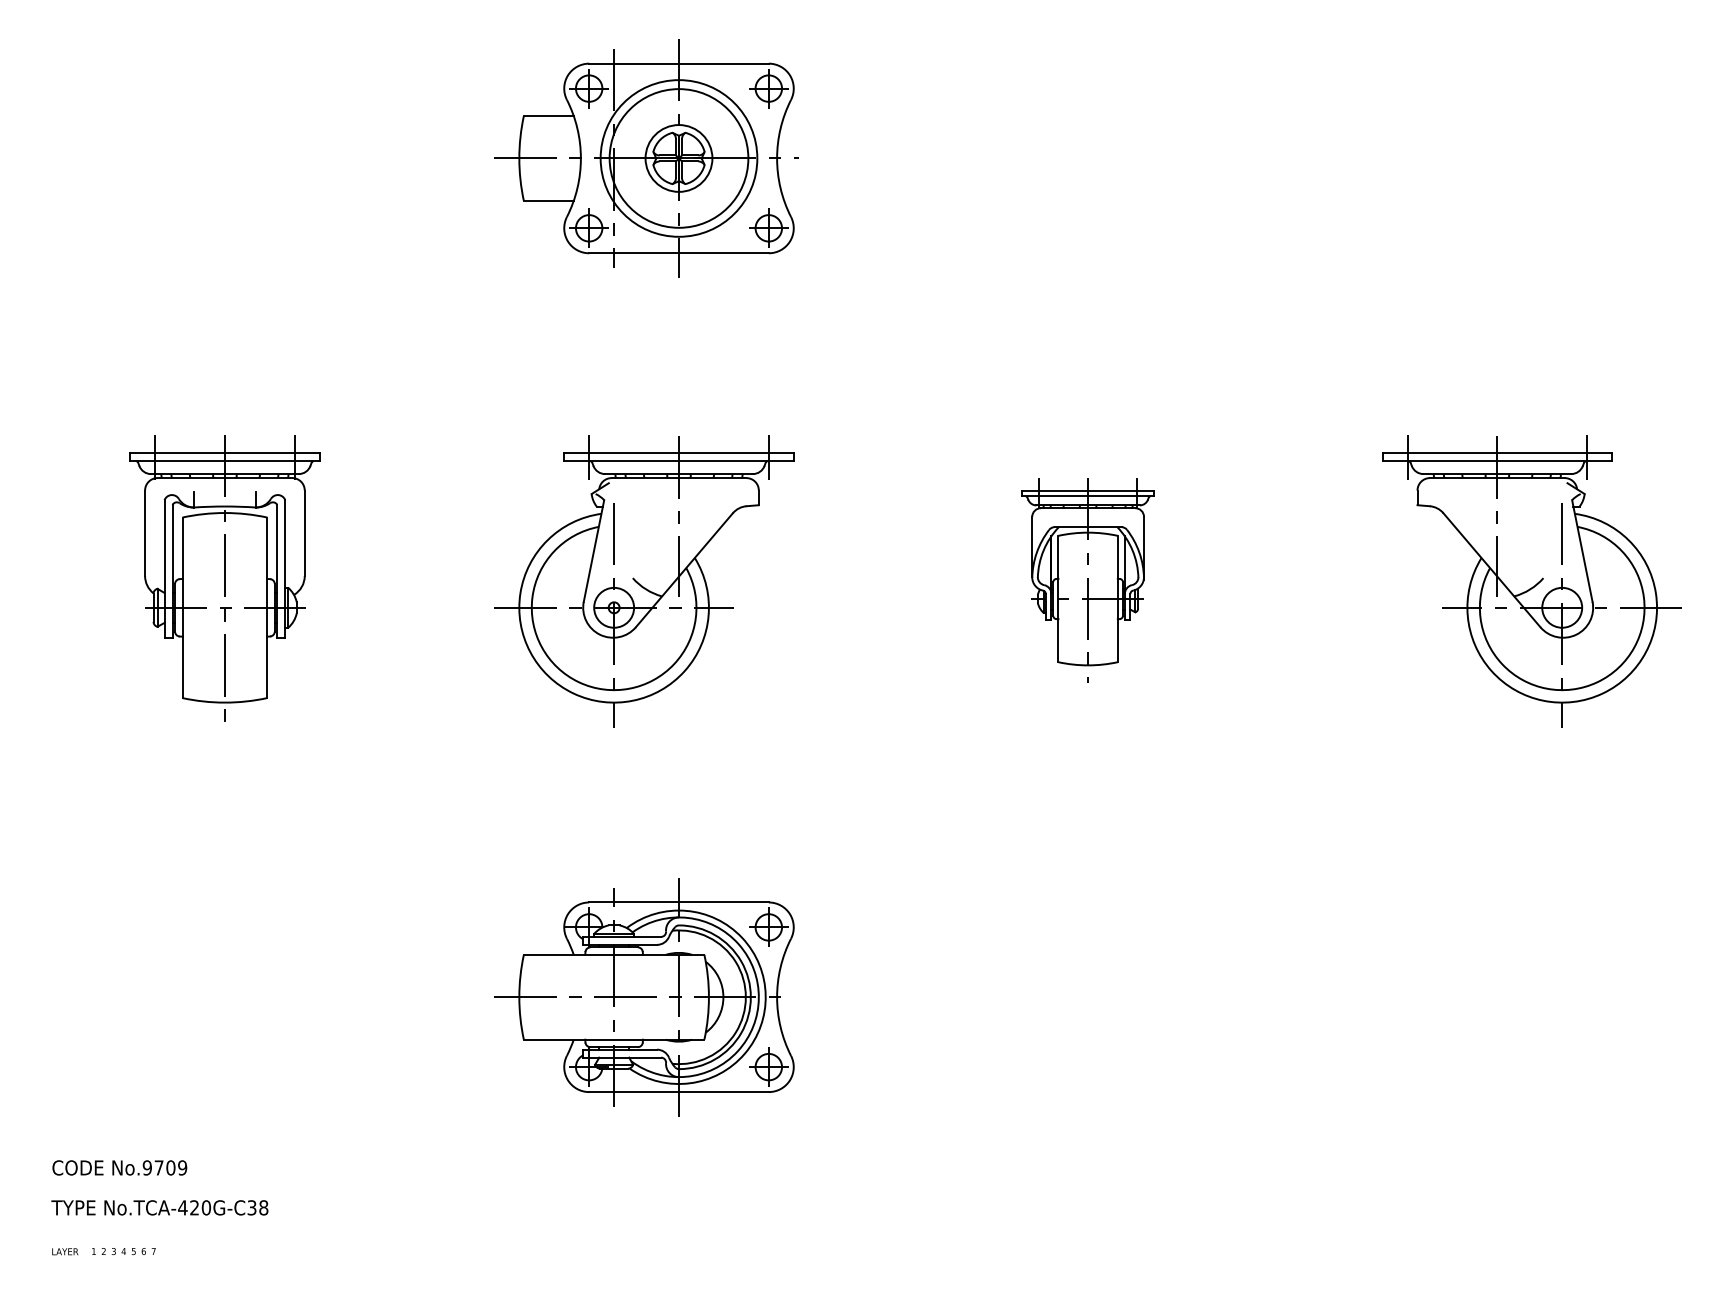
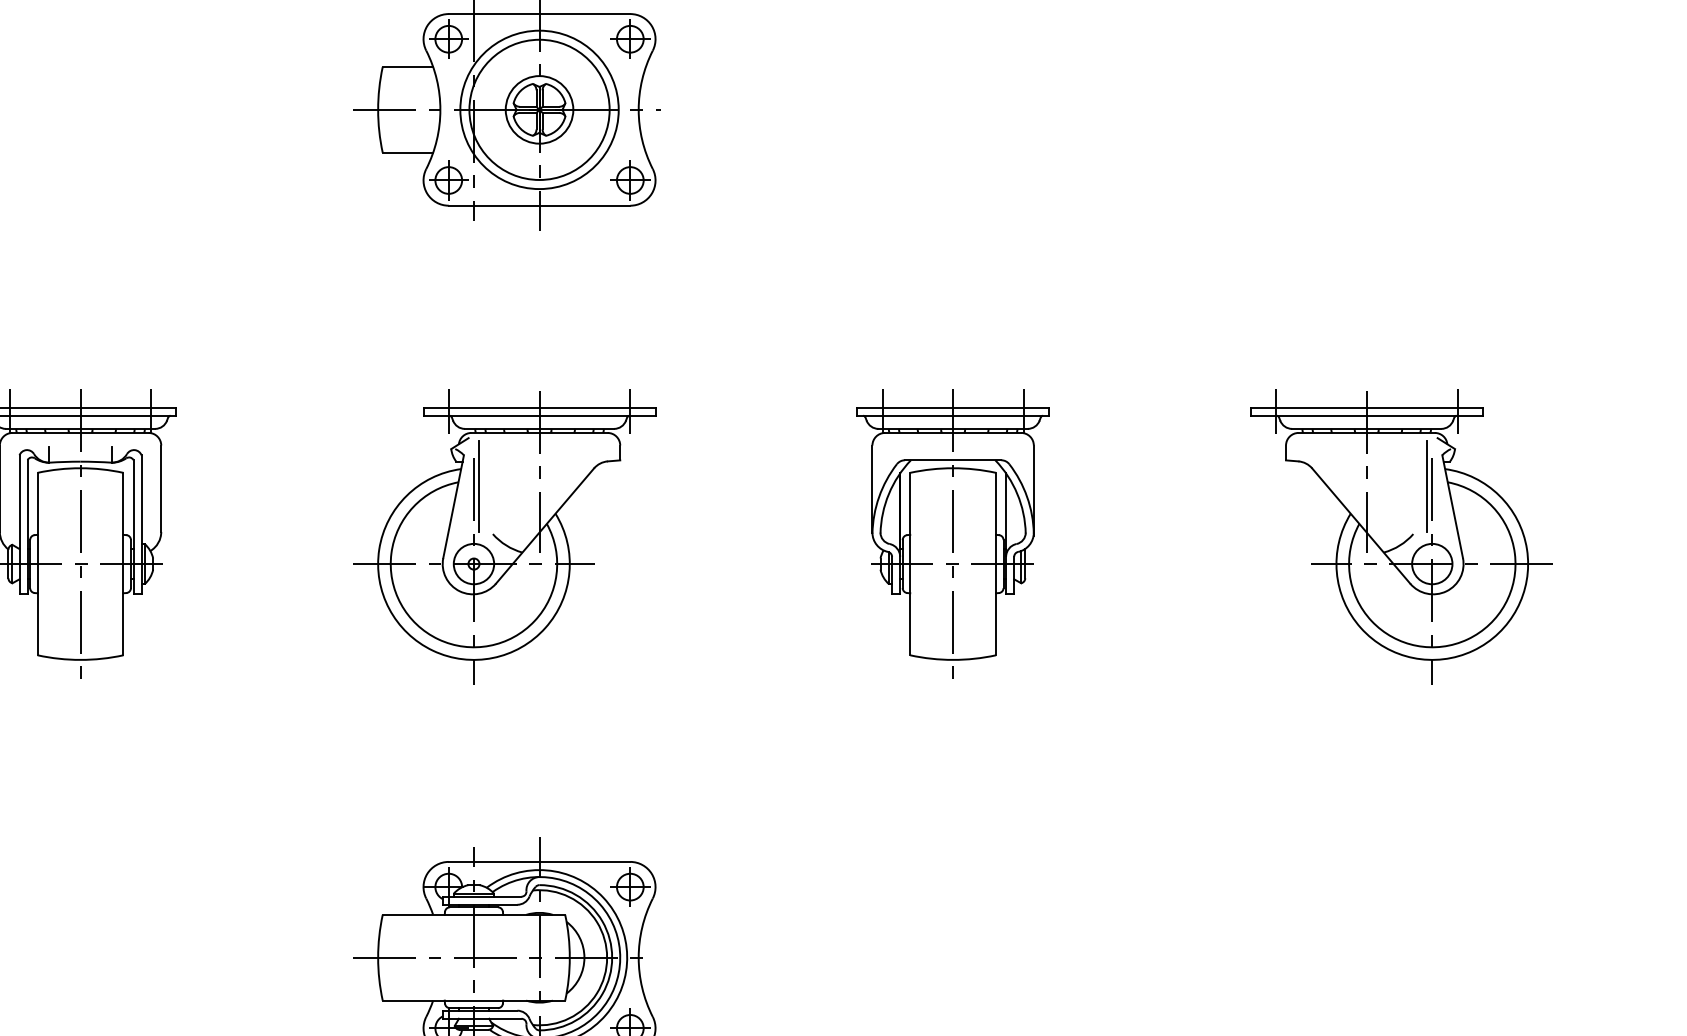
line: (619, 531) -> (479, 486), added
line: (1557, 531) -> (1427, 486), added
part: (1087, 578) -> (952, 534), size x1.43

